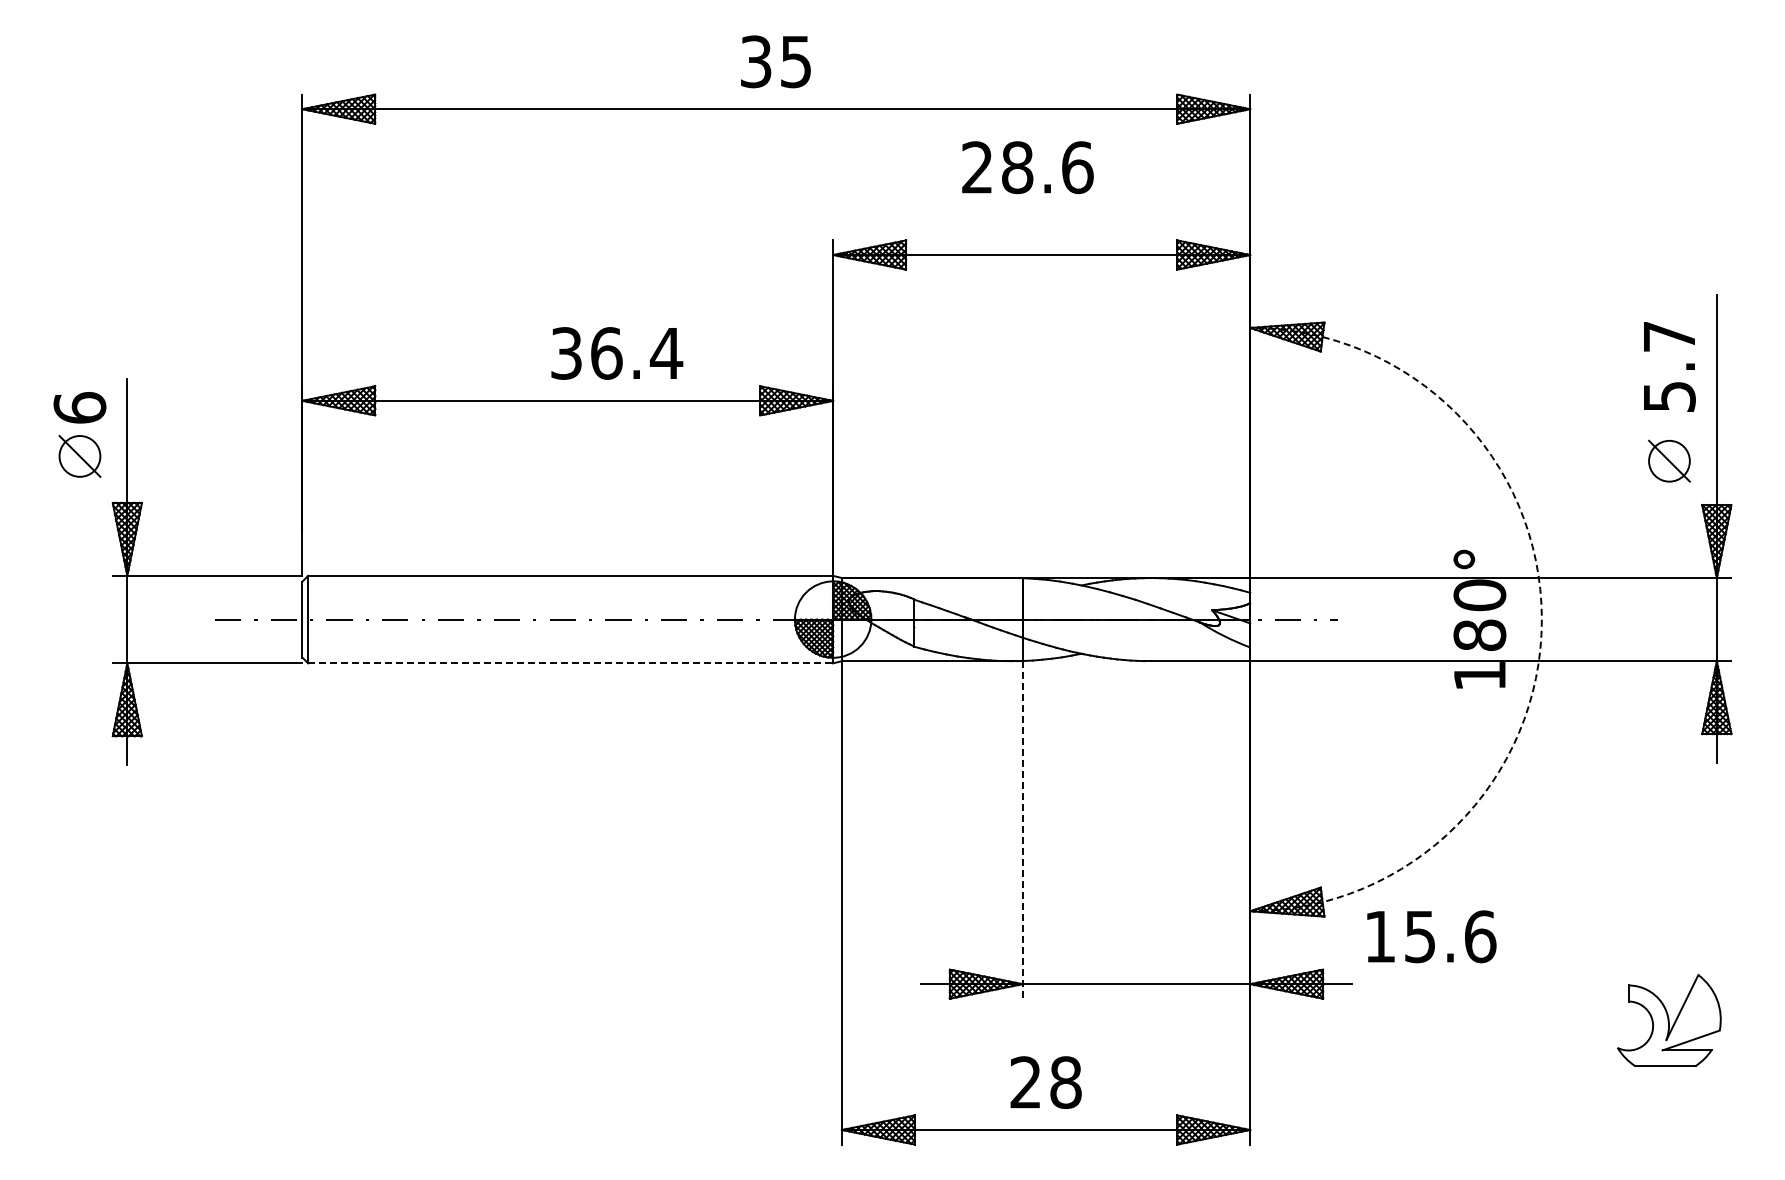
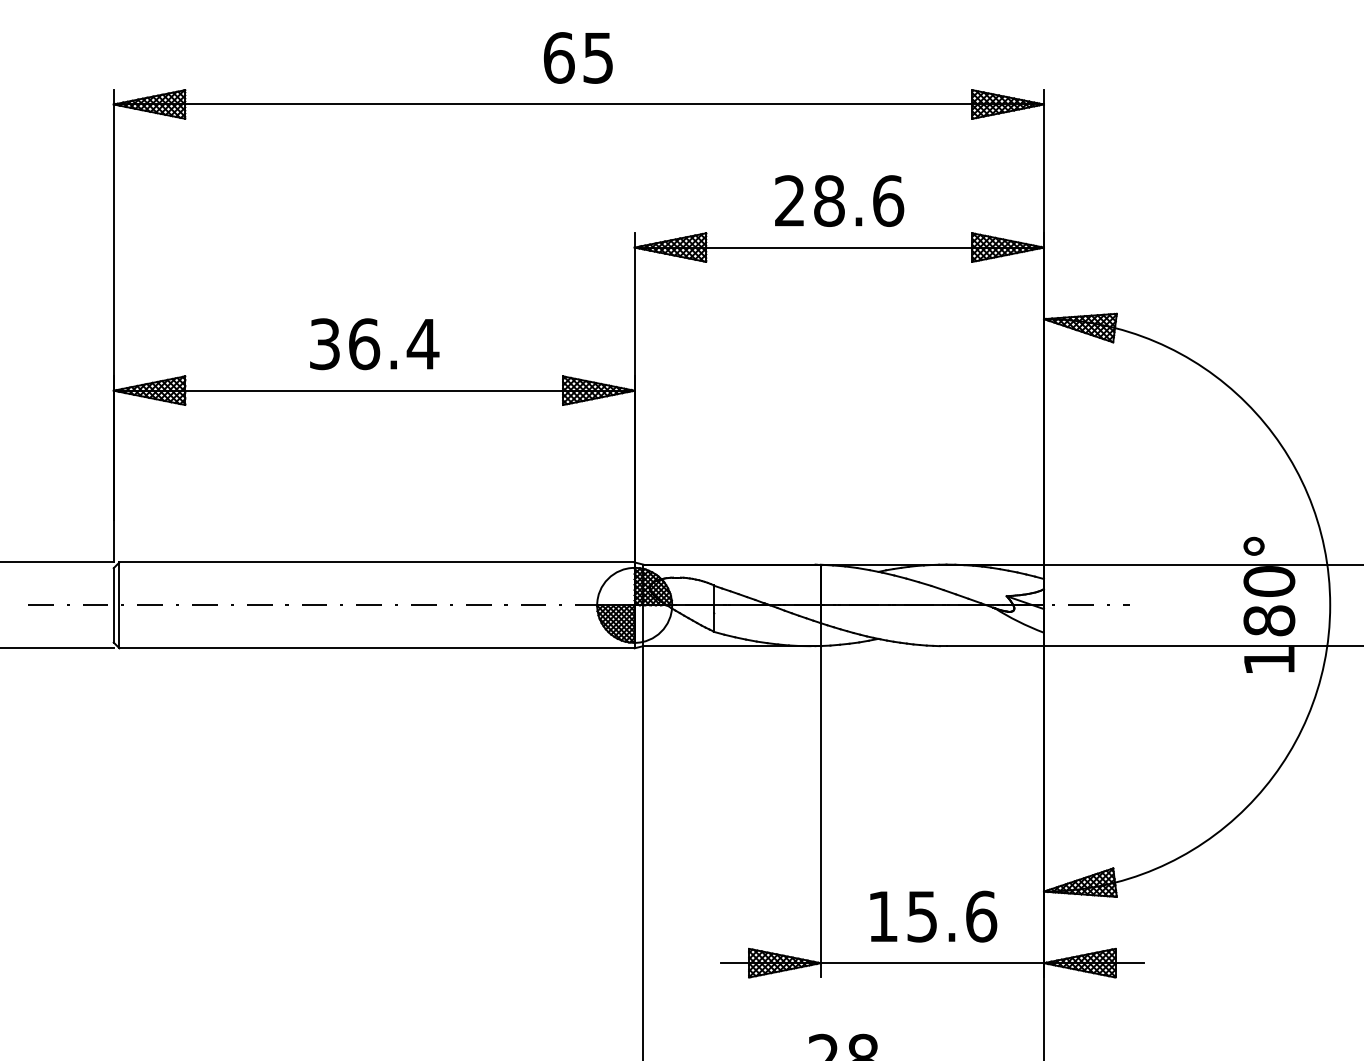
text: (756, 61) -> (559, 57), 35 -> 65
text: (1027, 167) -> (839, 200), moved
text: (617, 353) -> (374, 344), moved
arc: (1541, 619) -> (1329, 605), dashed -> solid
line: (571, 663) -> (377, 648), dashed -> solid
line: (1022, 829) -> (820, 811), dashed -> solid
text: (1431, 936) -> (933, 916), moved

